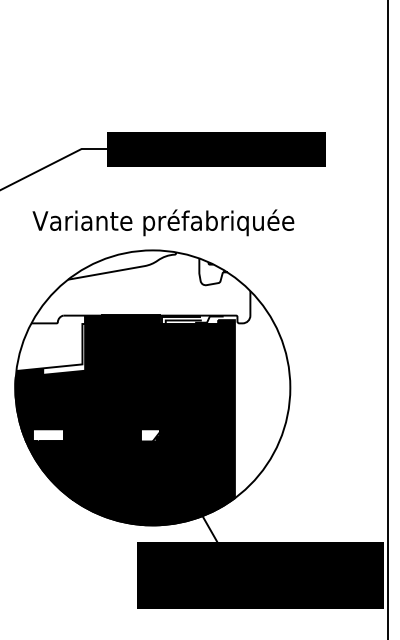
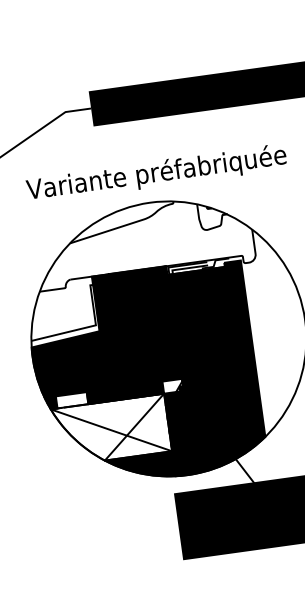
fill: (29, 372) -> (44, 340), removed
fill: (83, 470) -> (111, 430), removed

